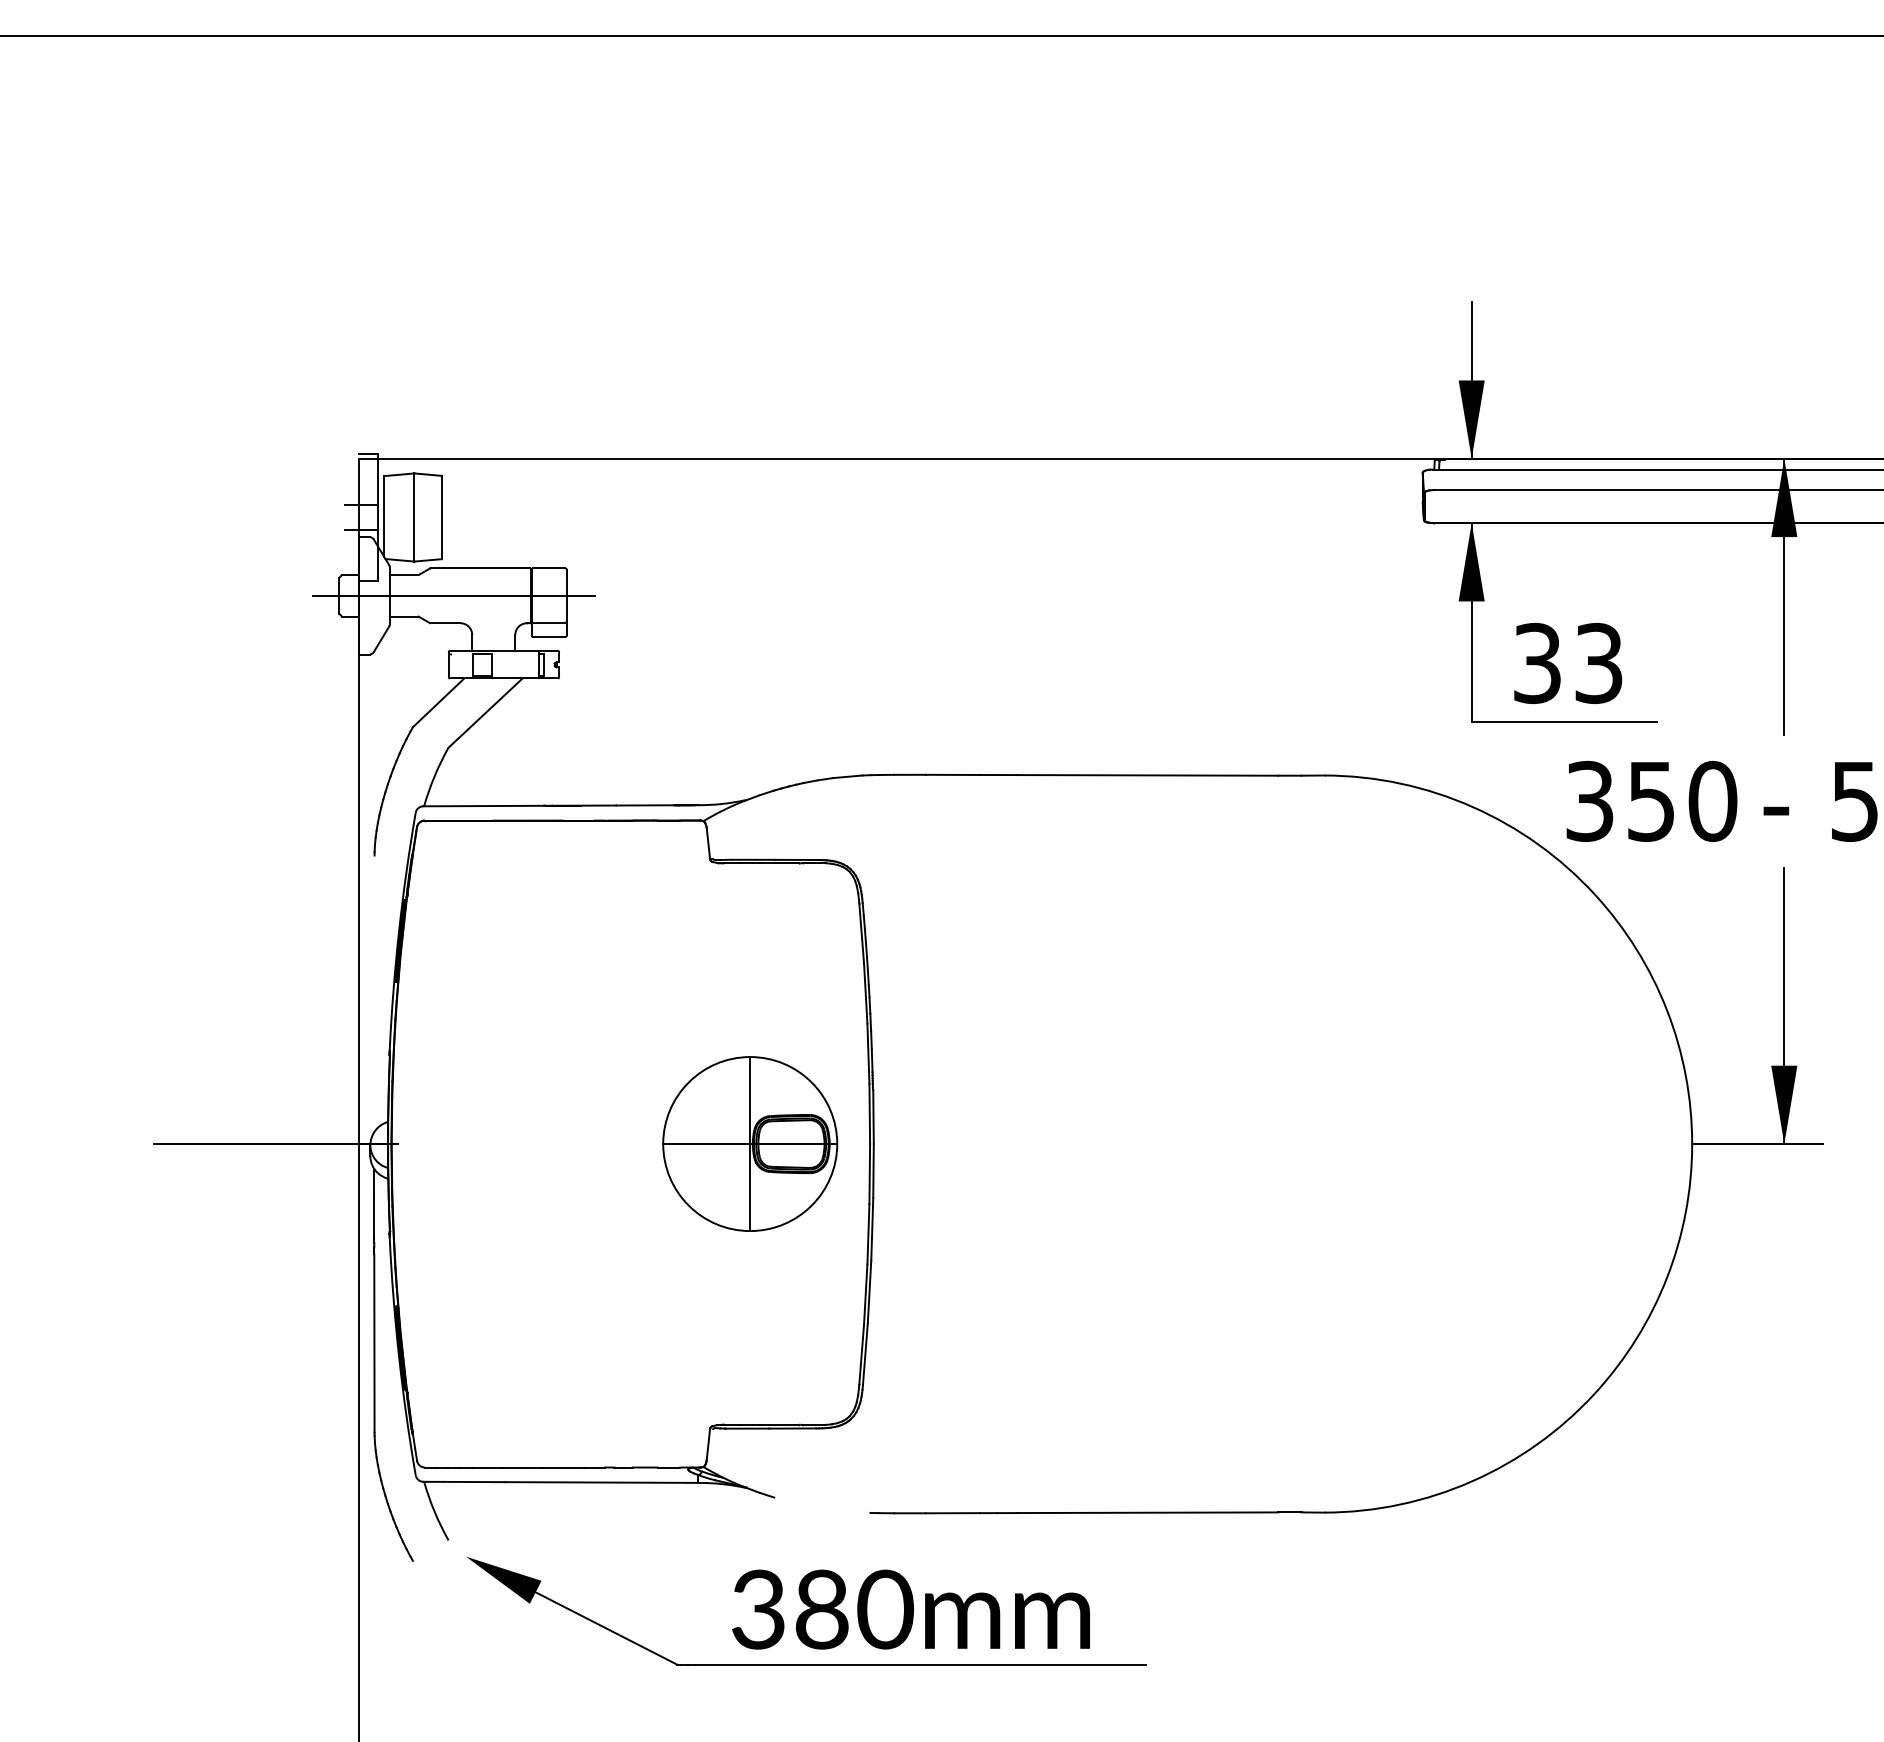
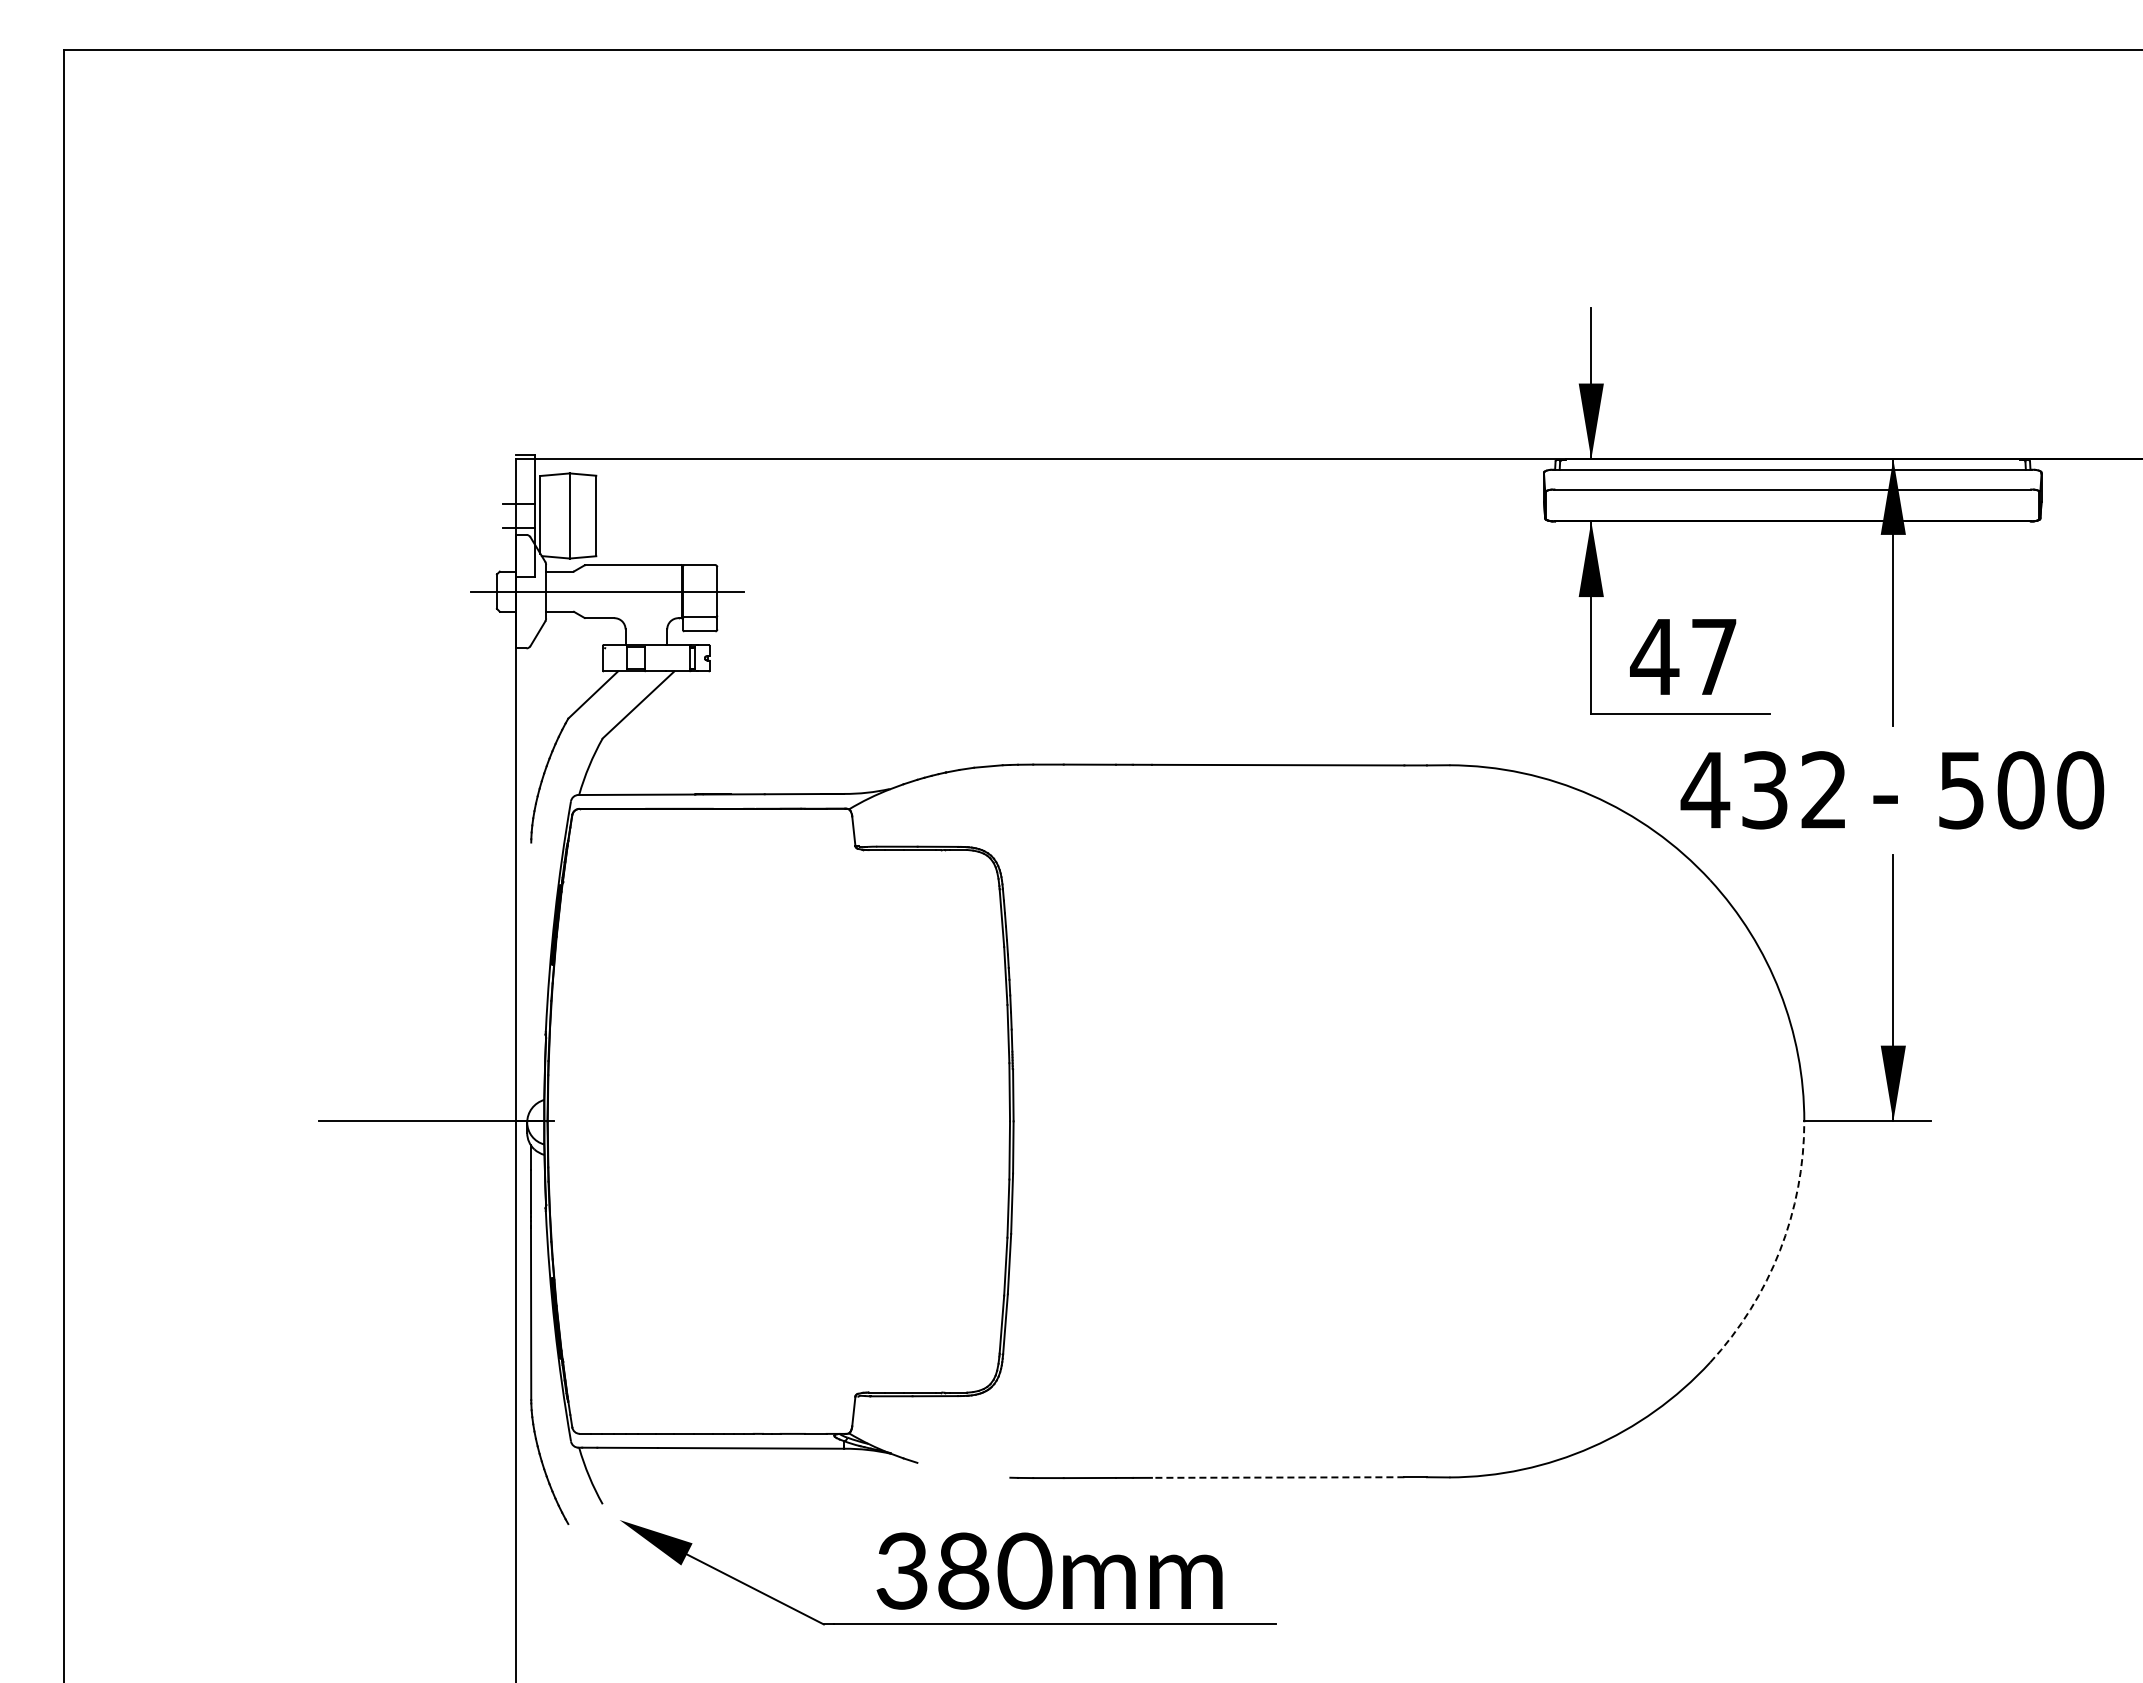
text: (1567, 662) -> (1683, 656), 33 -> 47
text: (1649, 801) -> (1763, 790), 350 -> 432
part: (750, 1144) -> (894, 1121), removed
arc: (1666, 1277) -> (1779, 1250), solid -> dashed
line: (1146, 1512) -> (1277, 1477), solid -> dashed

